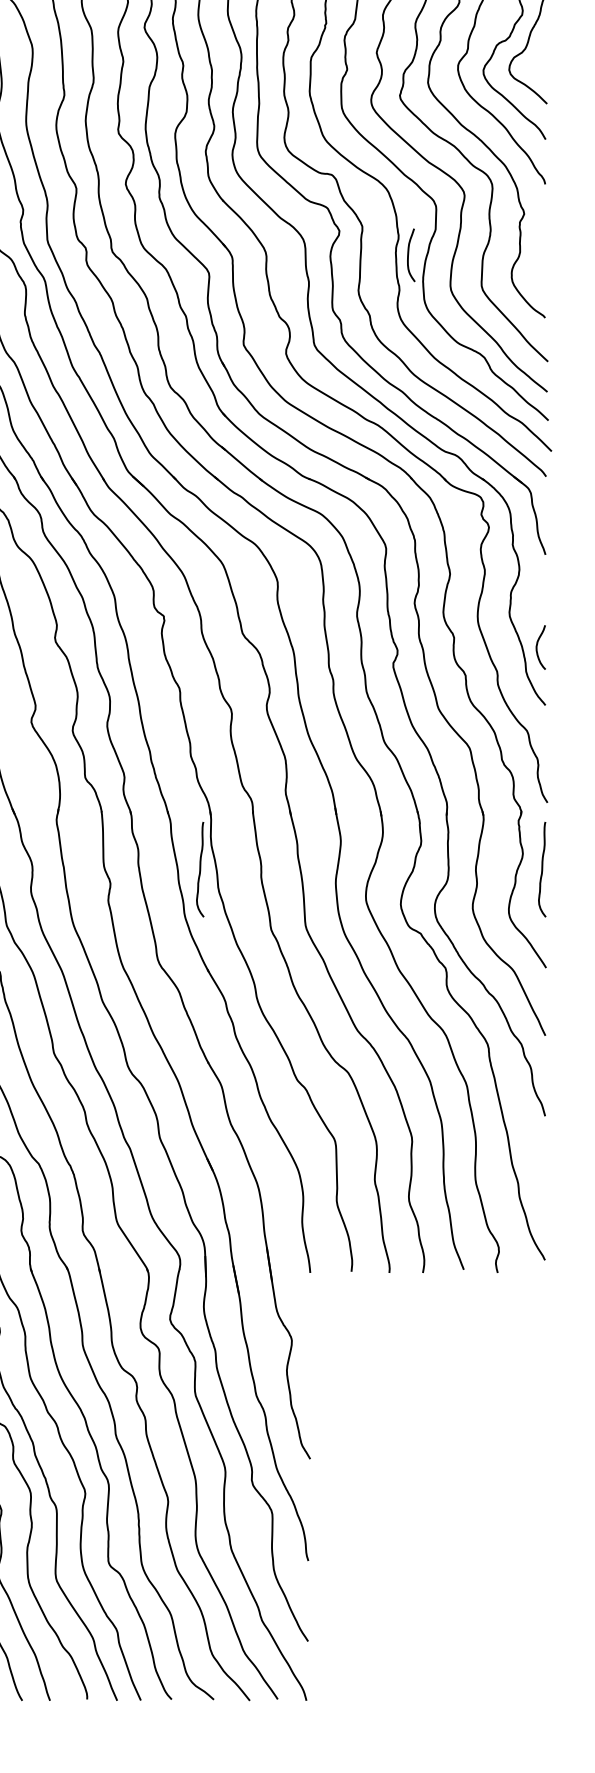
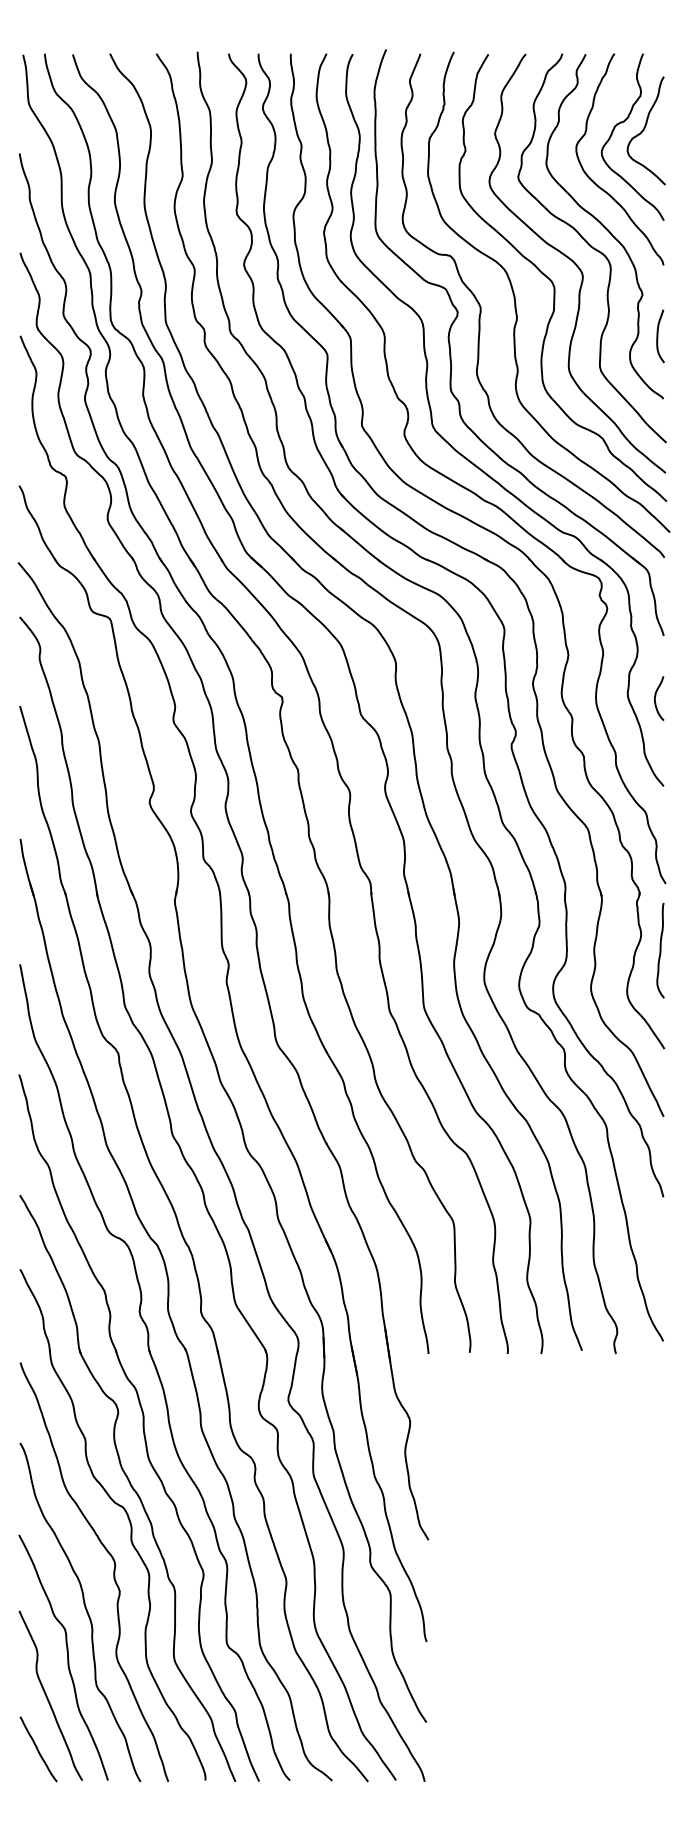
curve: (409, 255) -> (658, 336), moved
curve: (537, 647) -> (655, 698), moved
curve: (200, 869) -> (318, 950), removed

